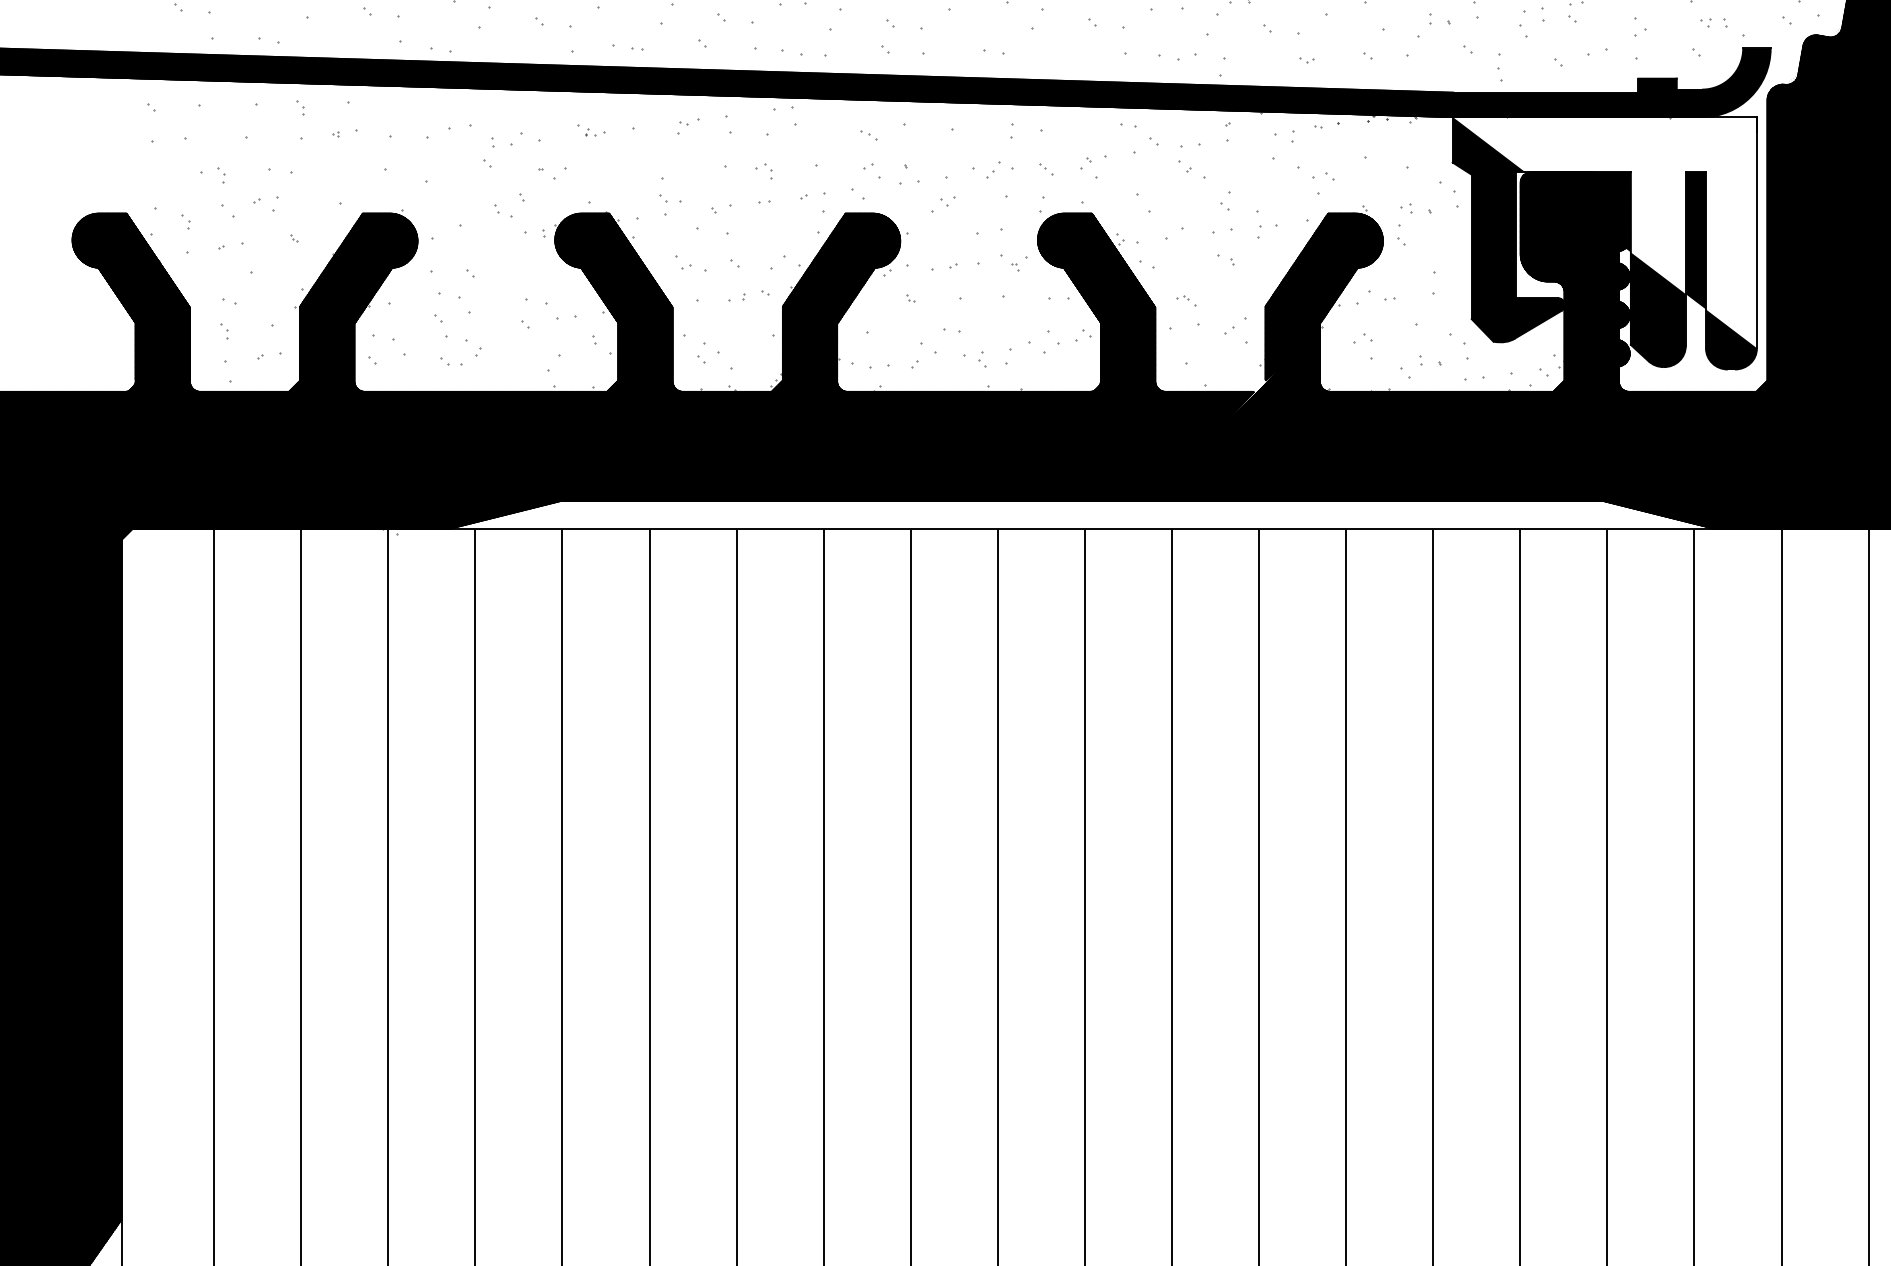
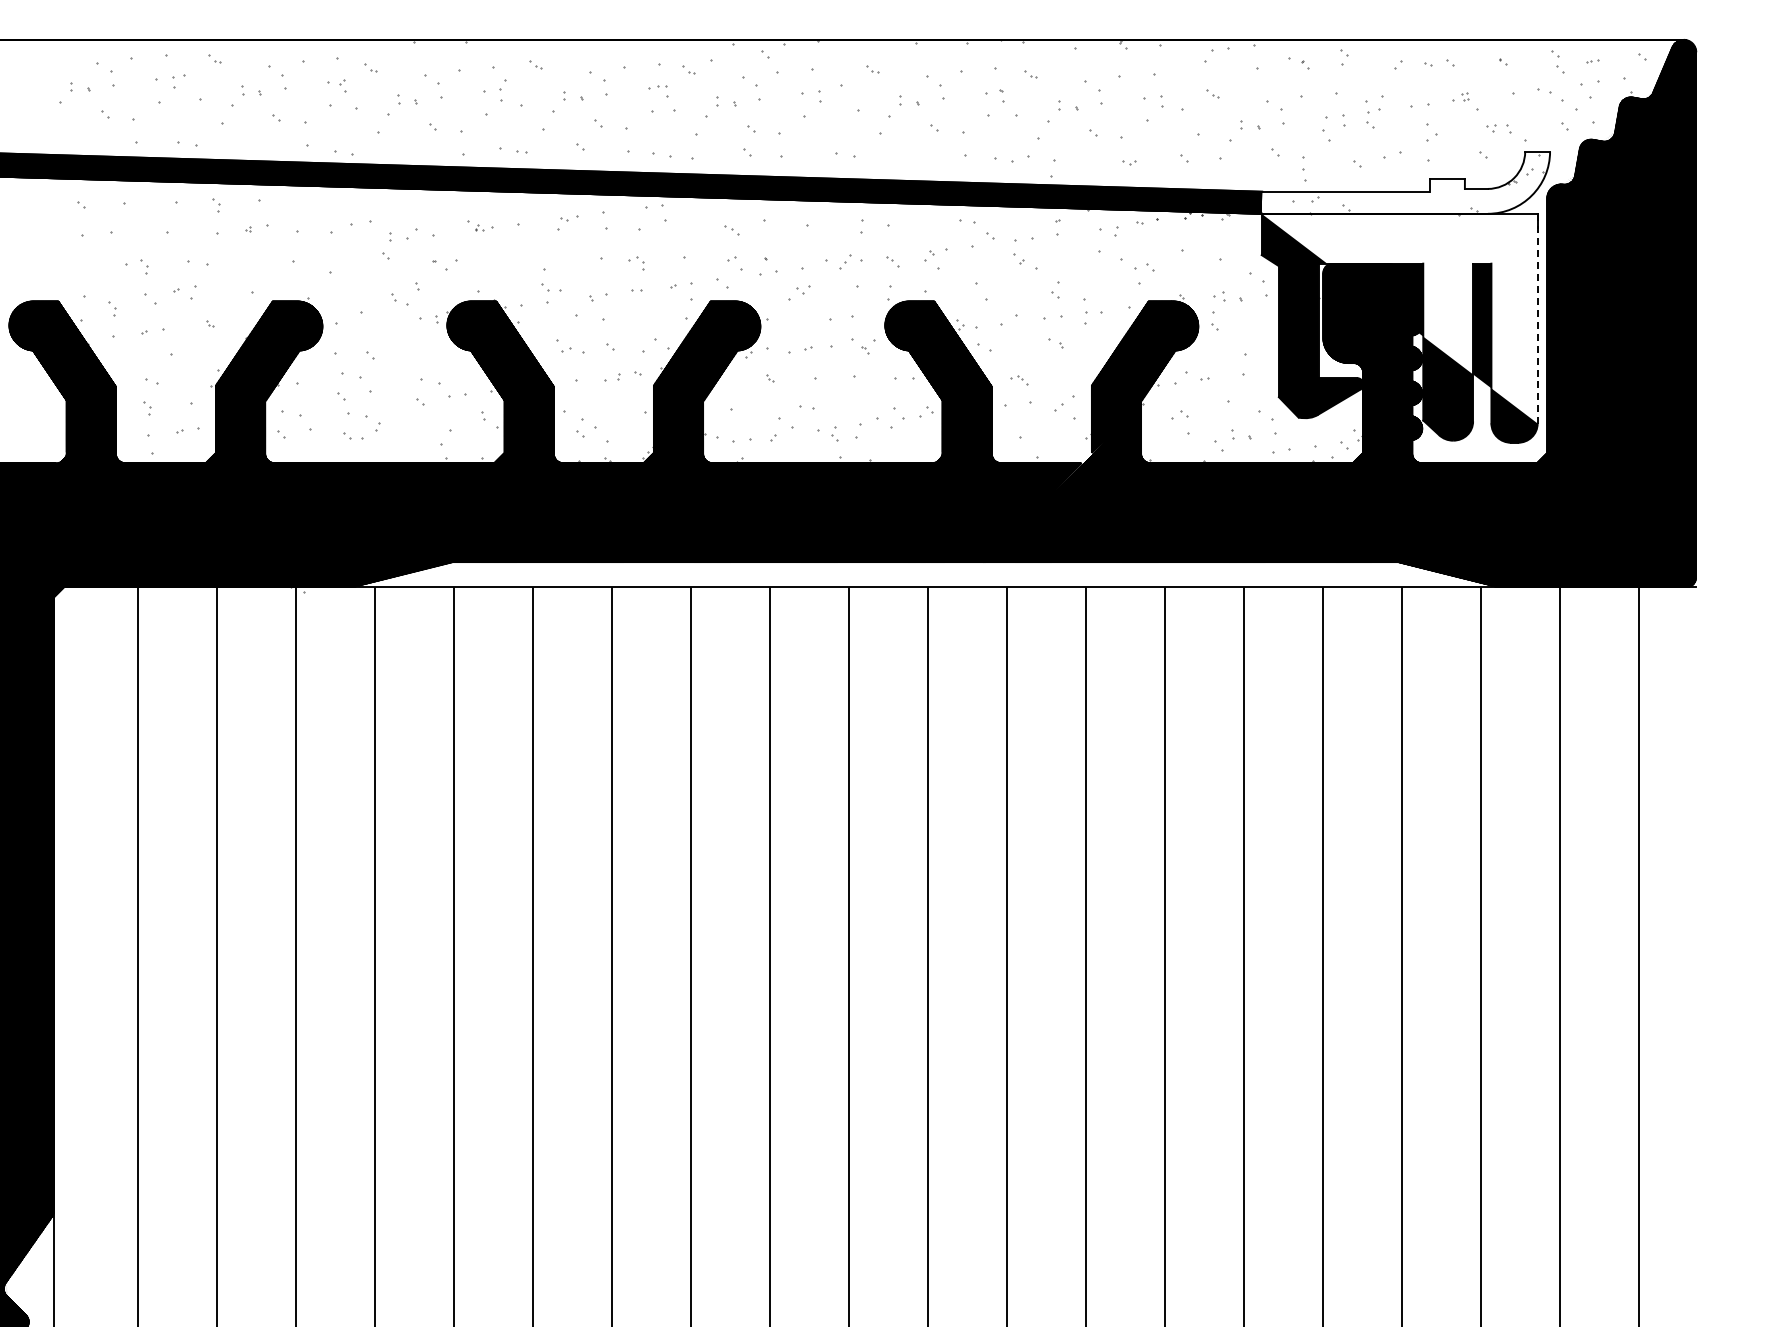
fill: (1611, 82) -> (1405, 182), removed
line: (1756, 232) -> (1537, 318), solid -> dashed

